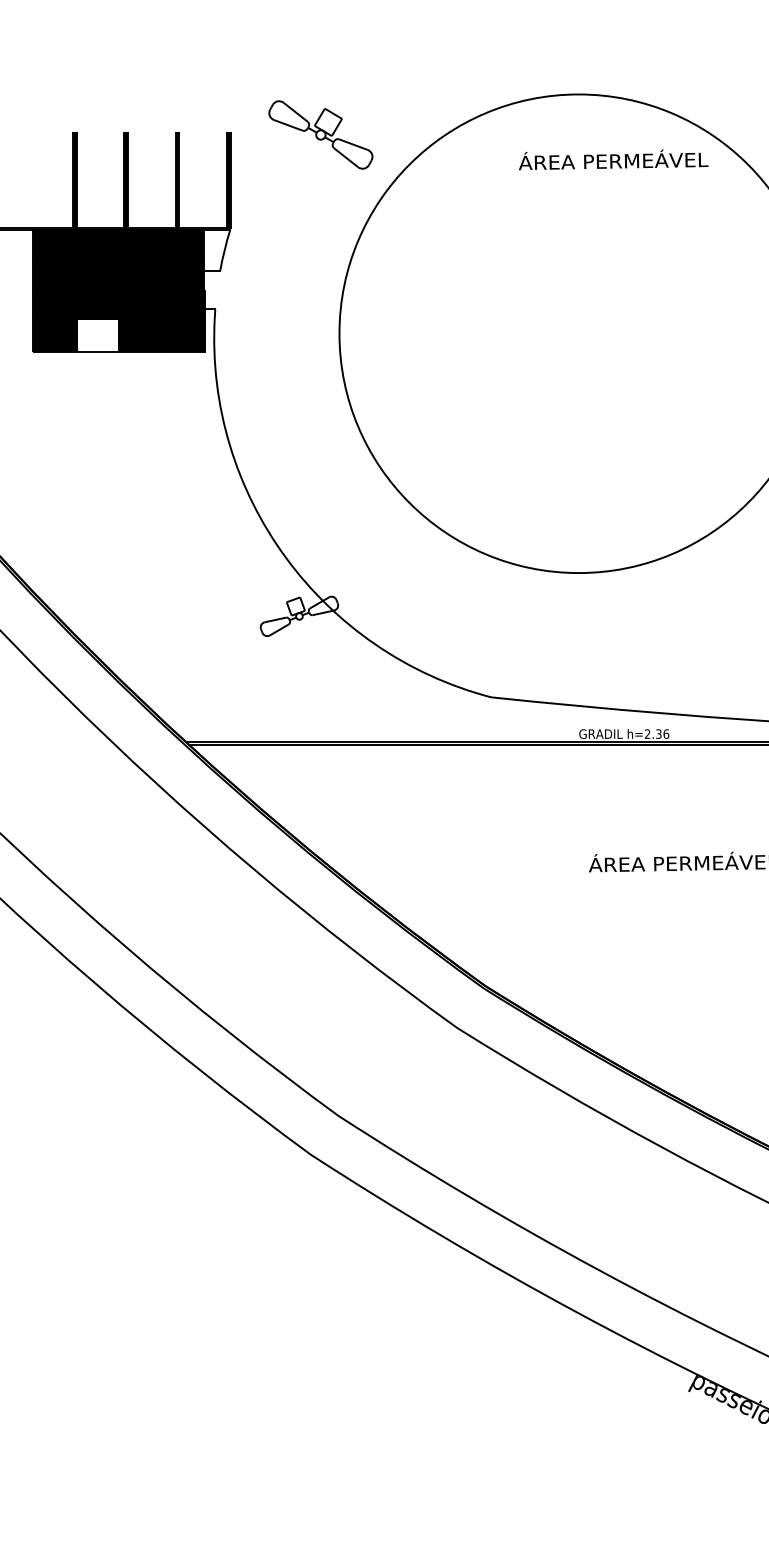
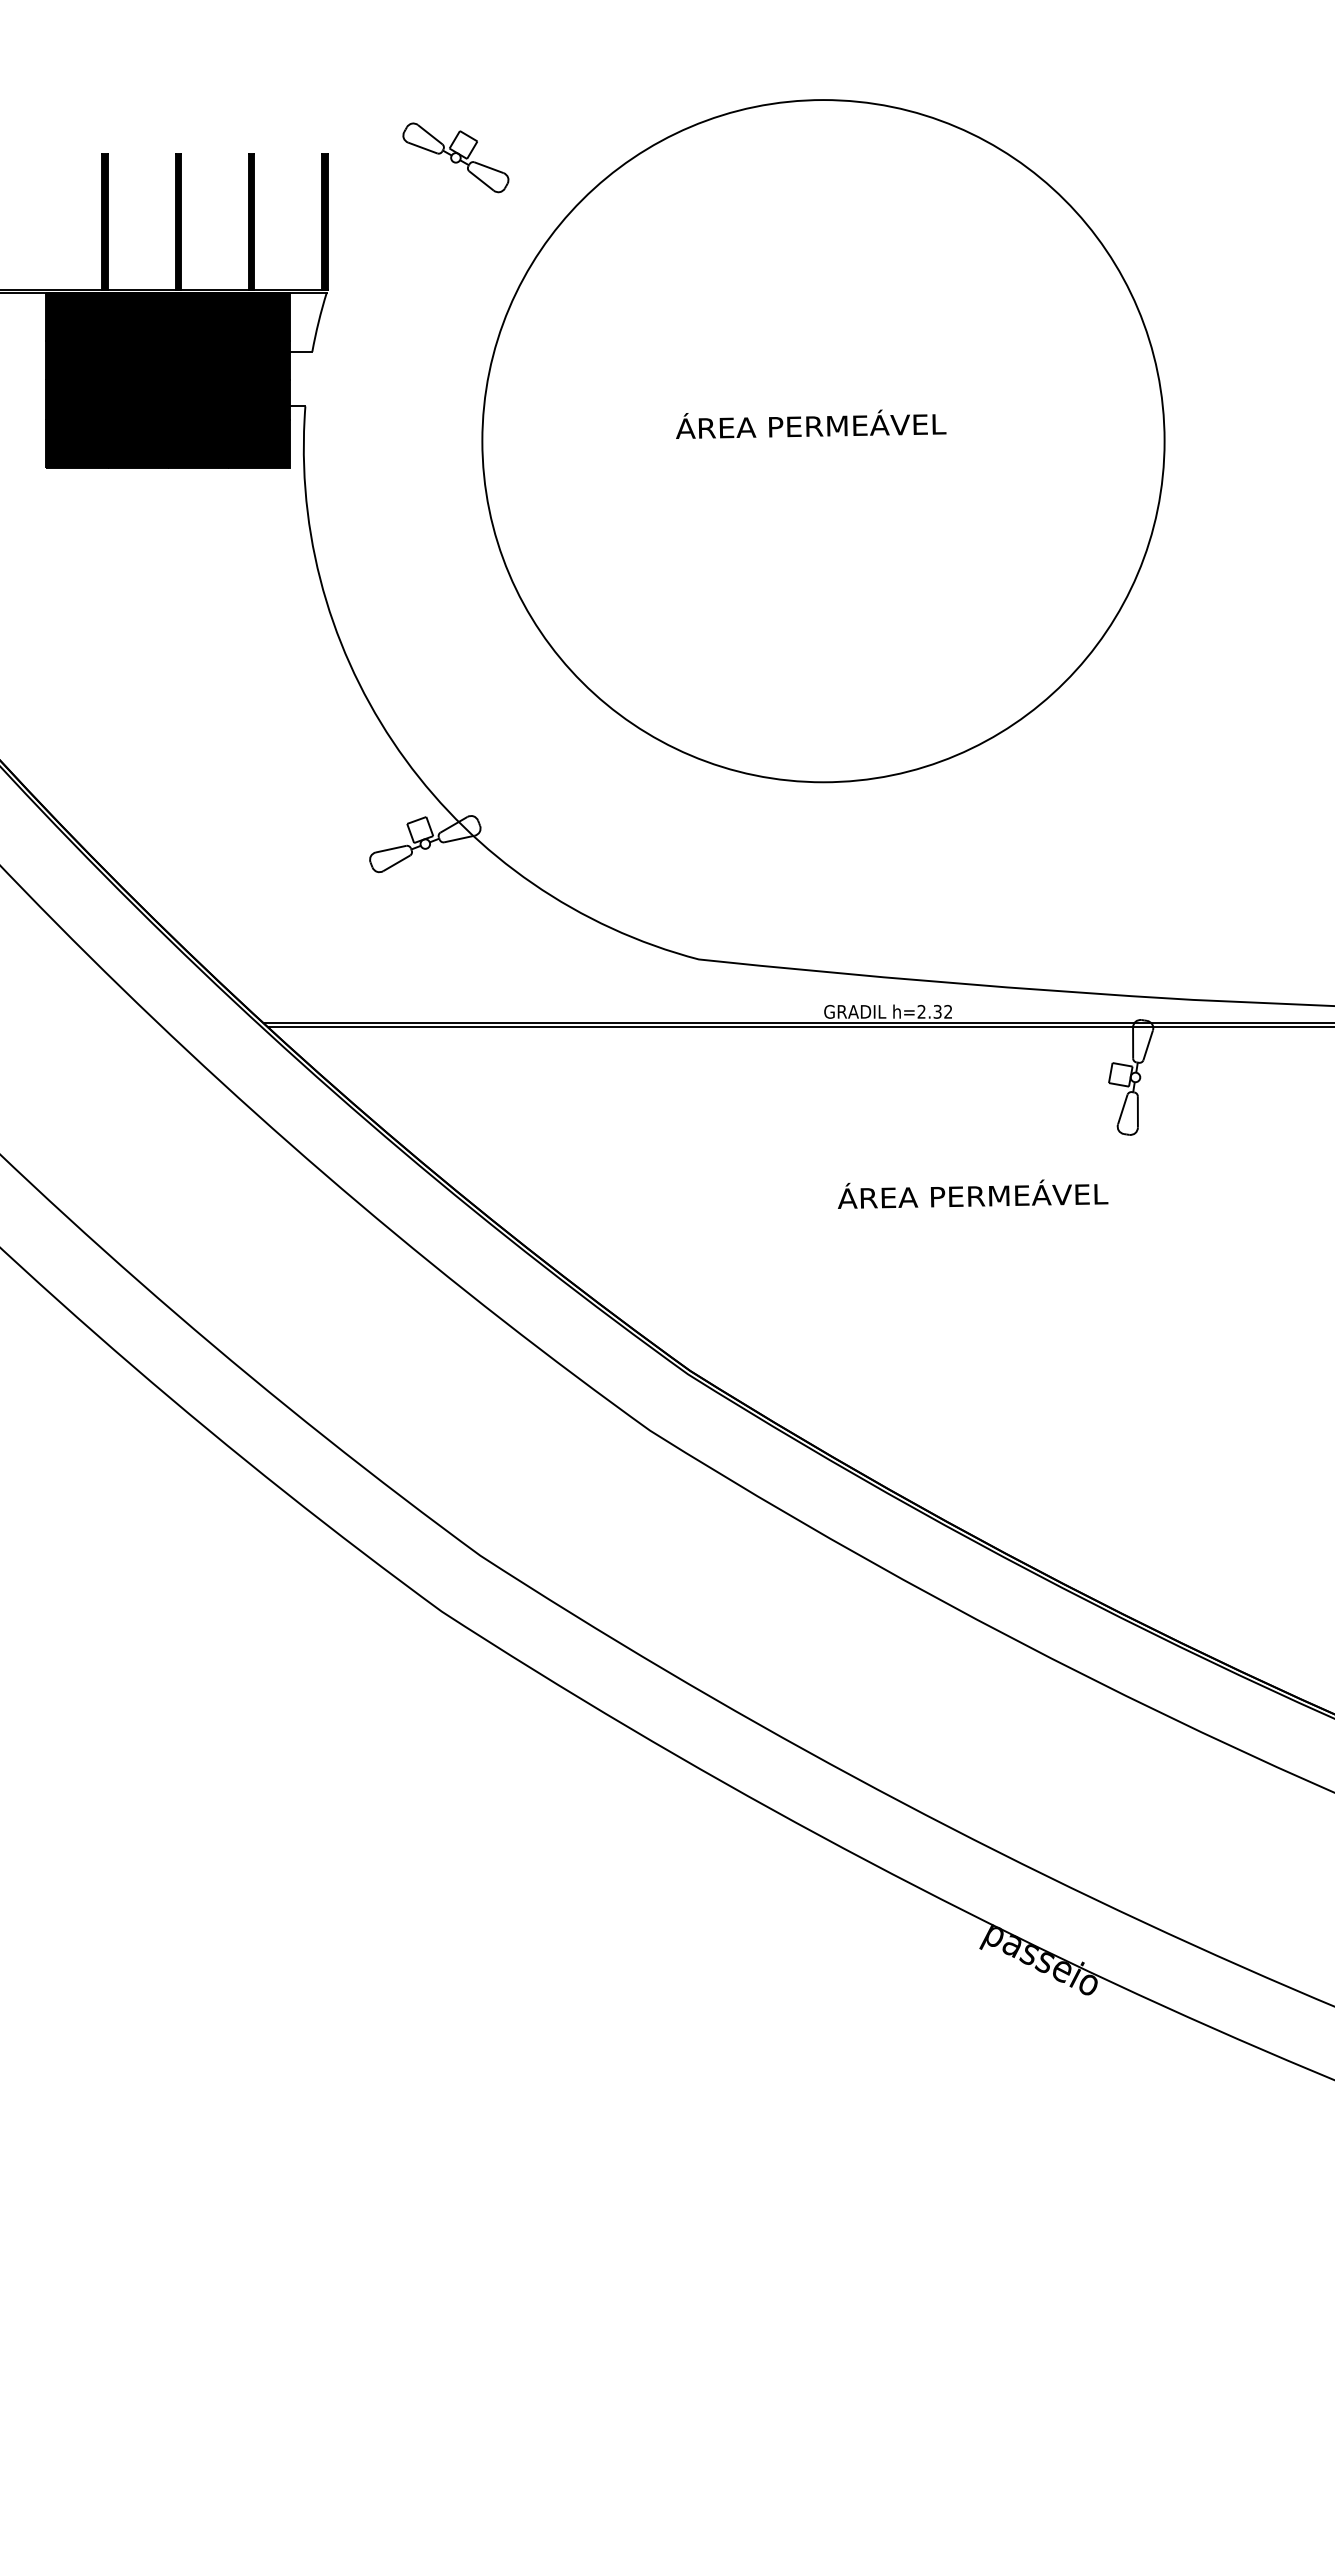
part: (320, 134) -> (455, 157), size x0.71
text: (613, 159) -> (811, 423), moved
fill: (97, 335) -> (137, 443), added
text: (666, 733) -> (948, 1011), h=2.36 -> h=2.32

